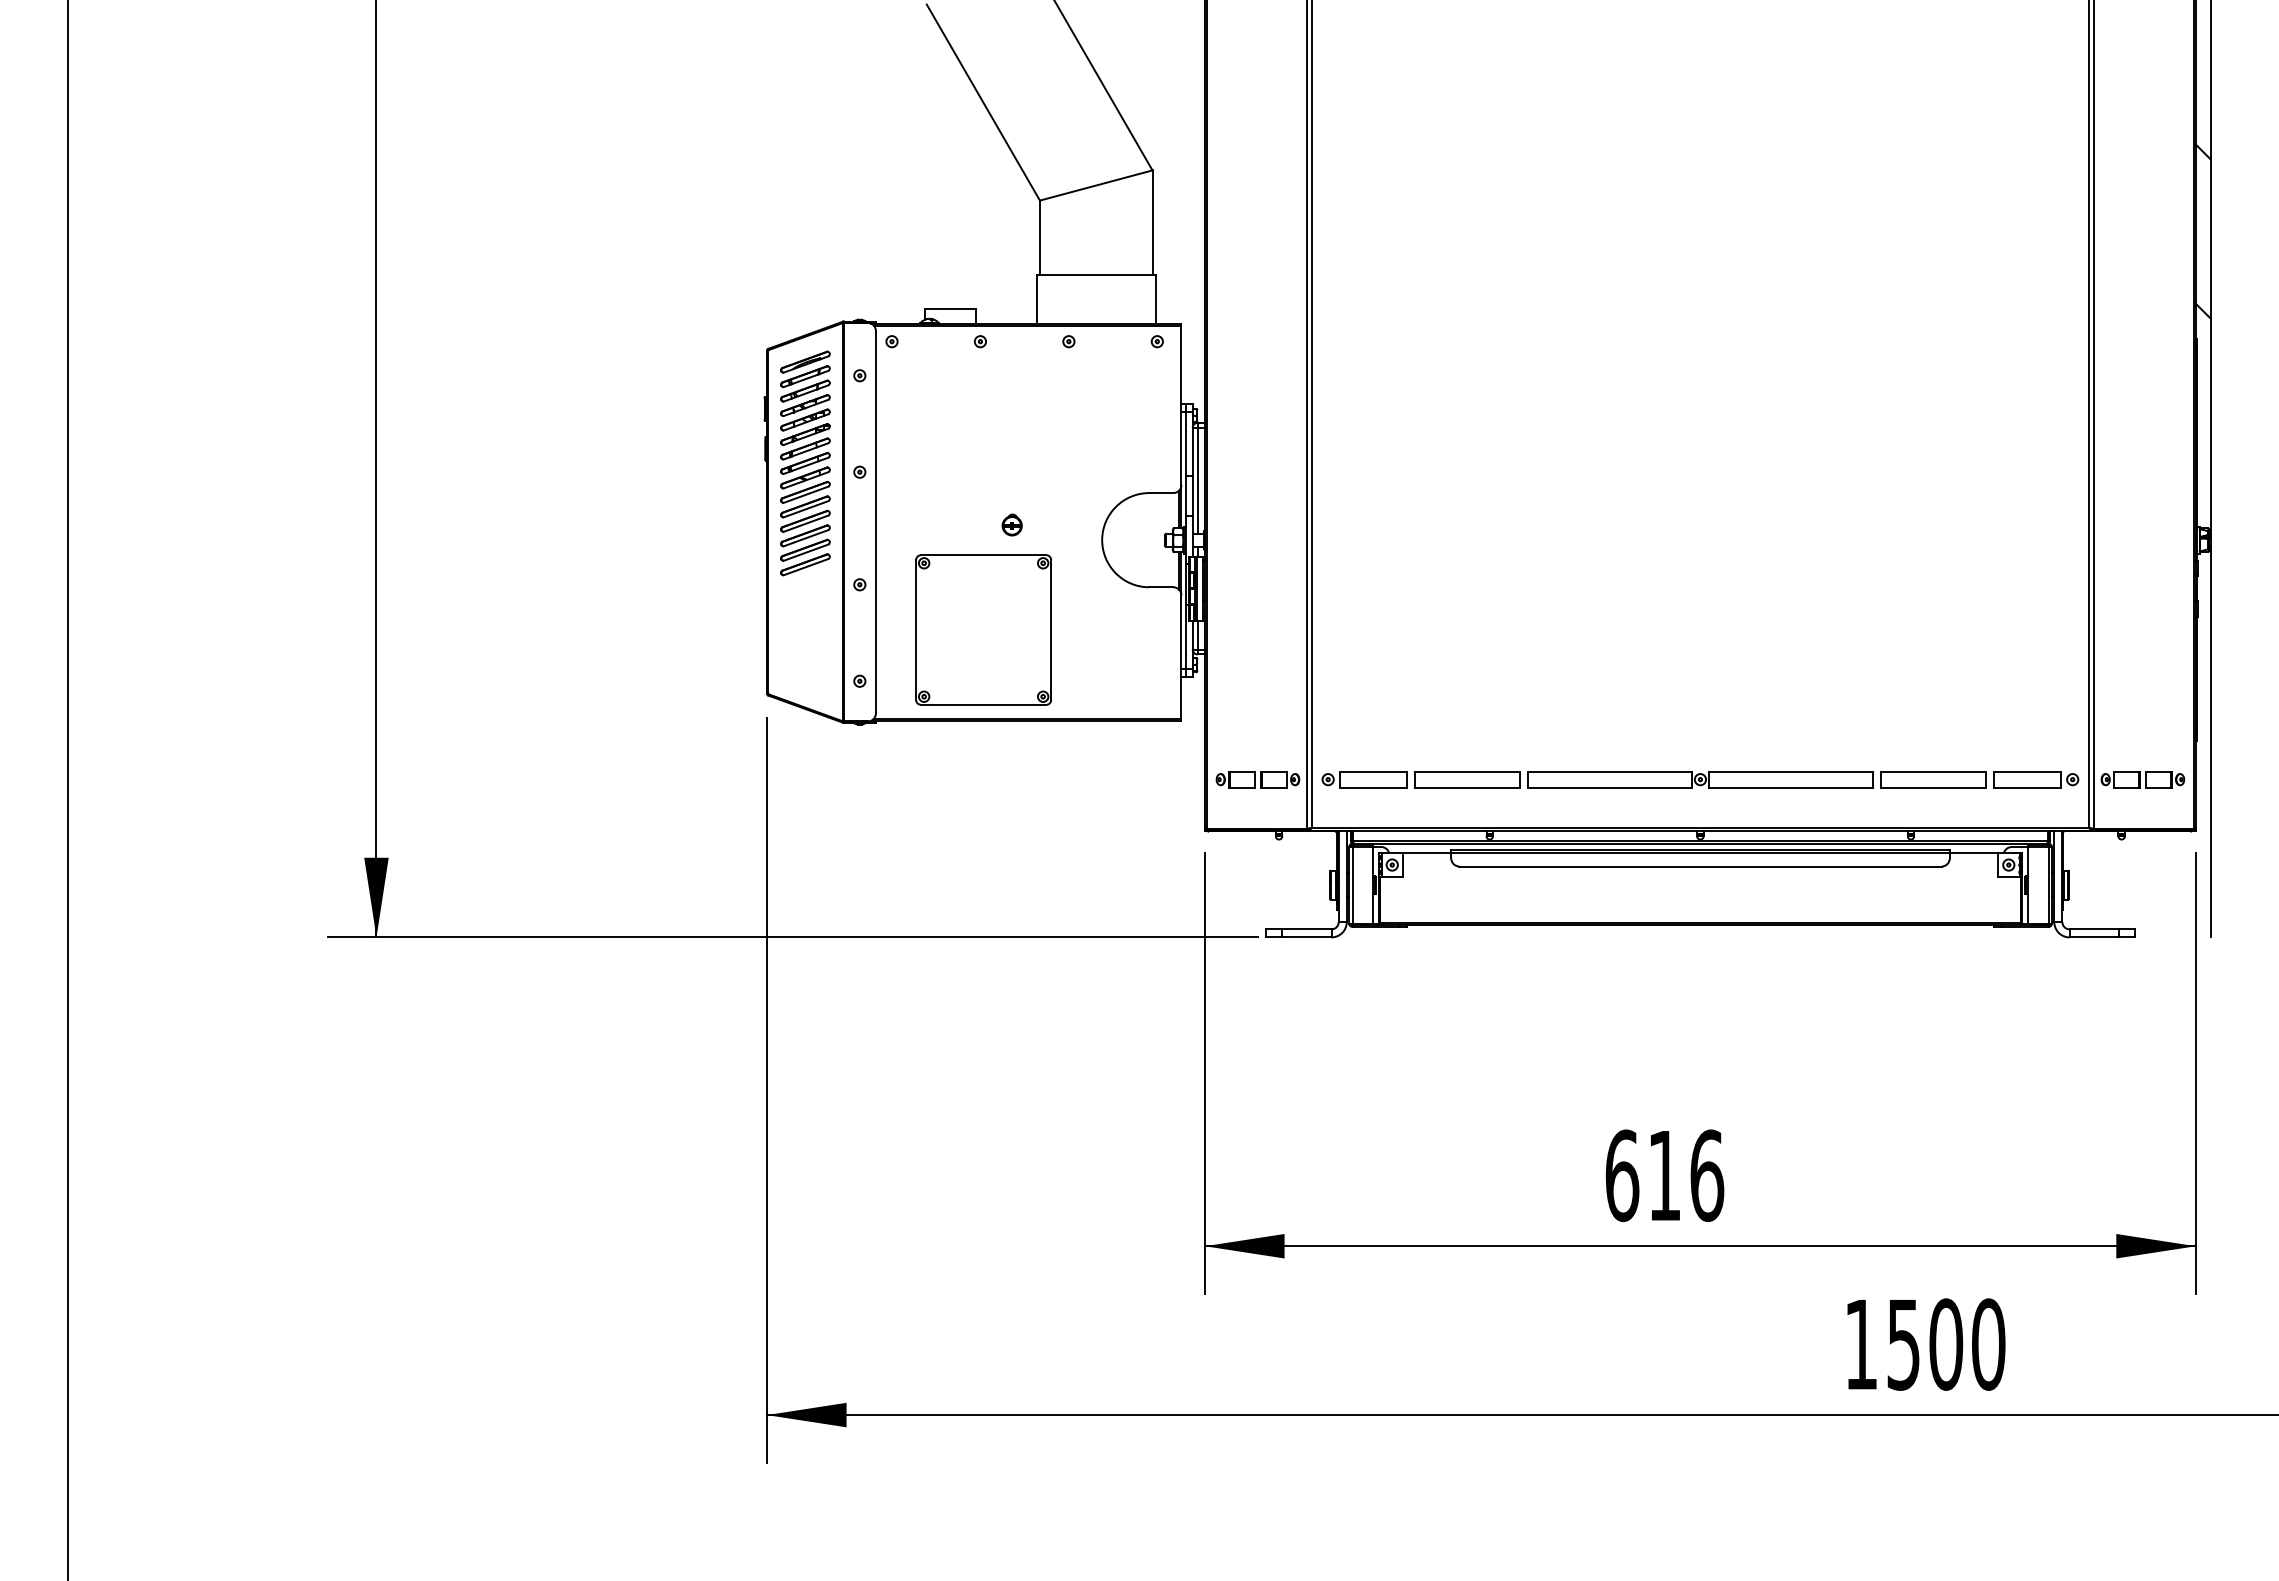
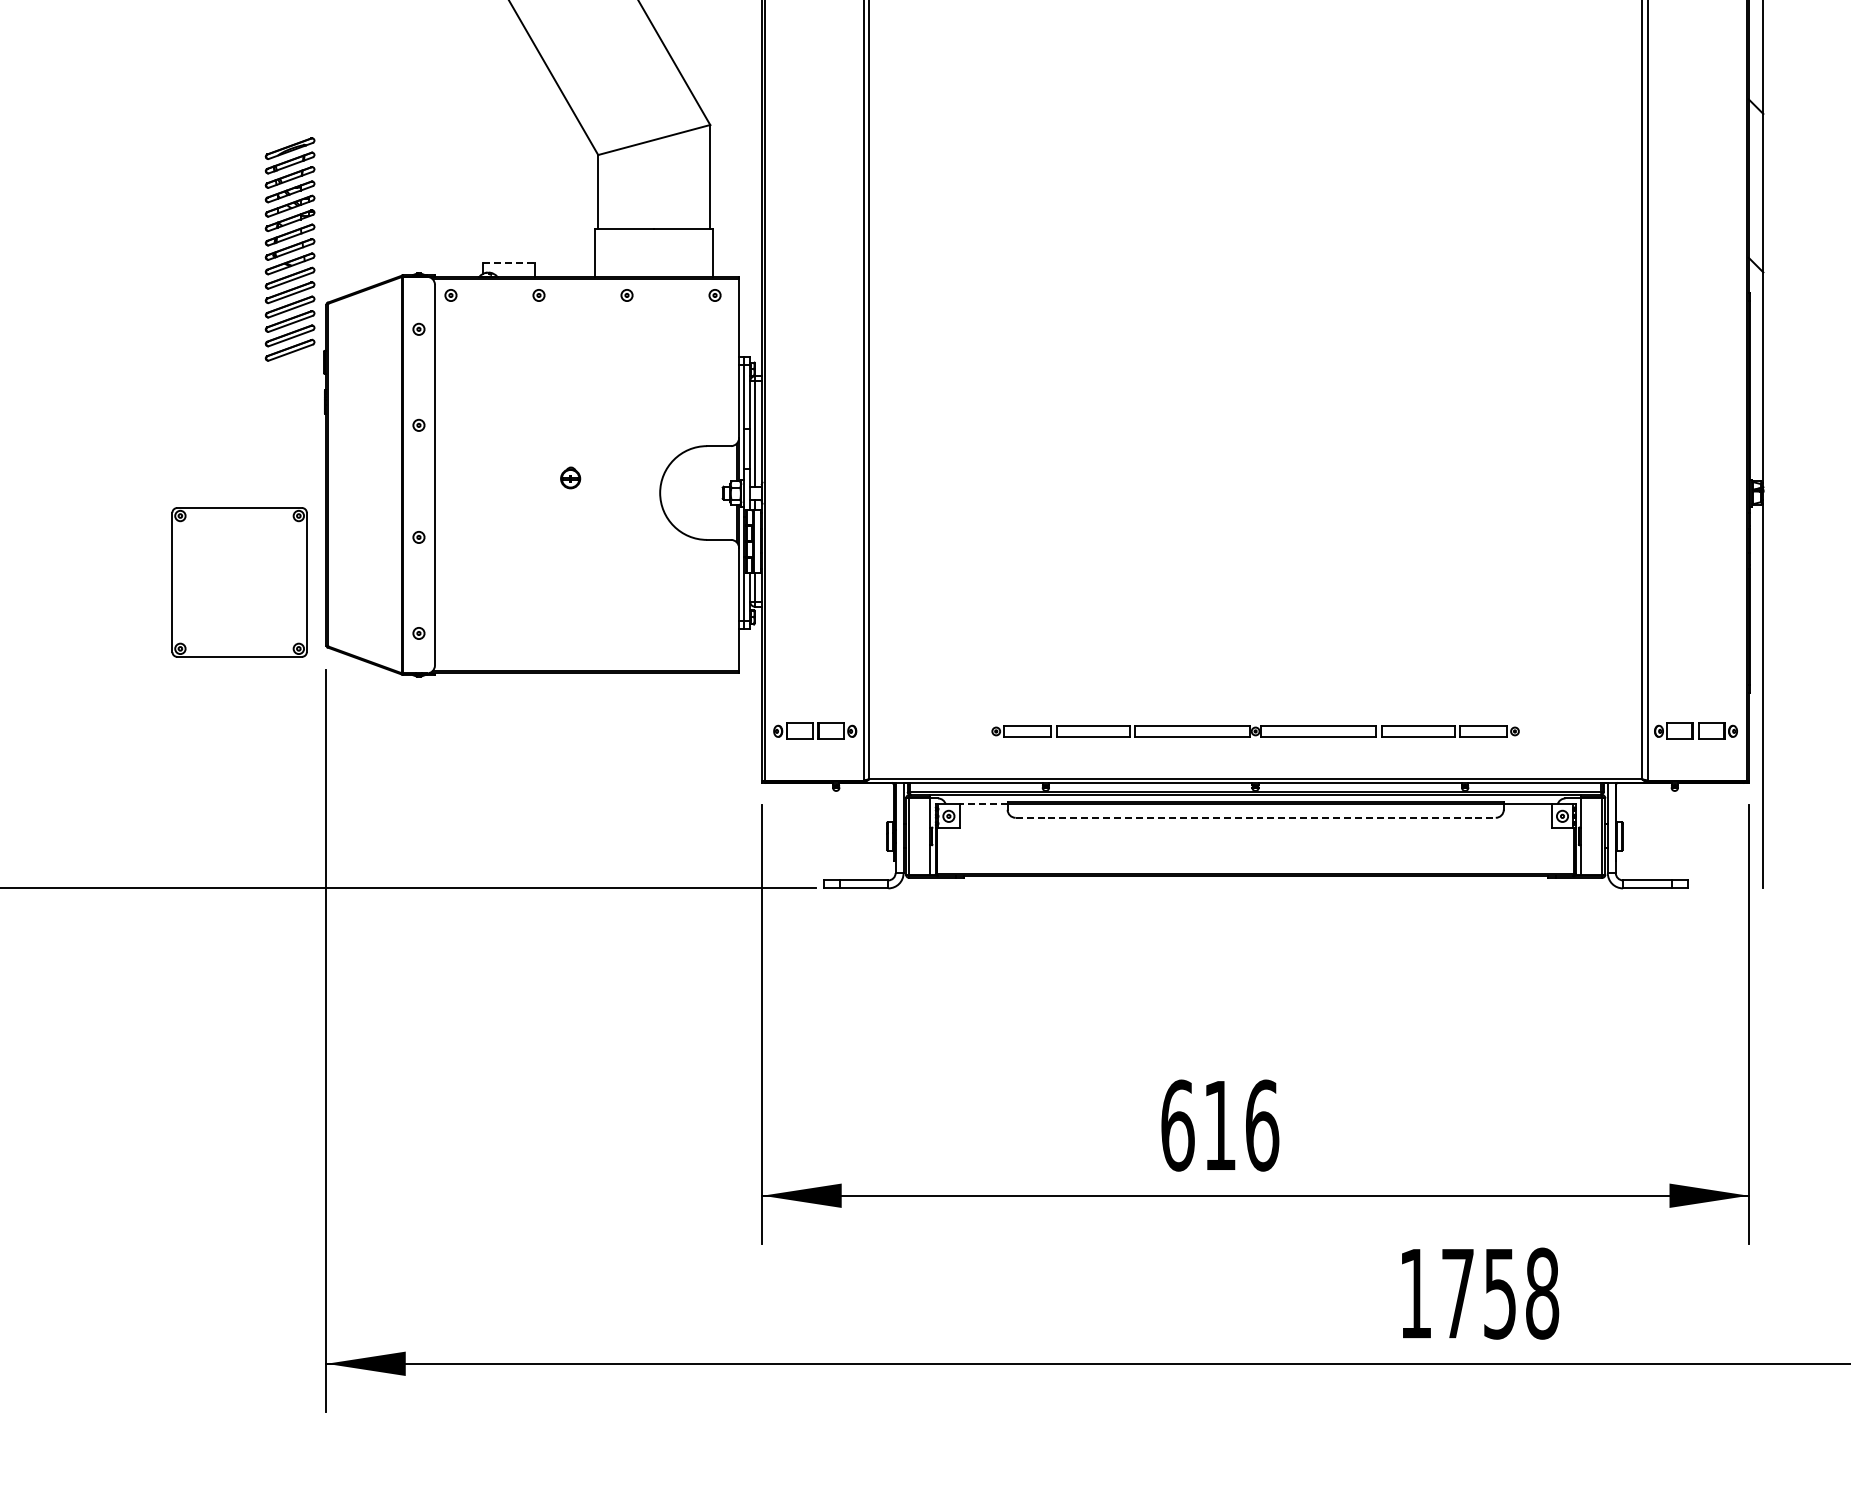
line: (950, 309) -> (509, 263), solid -> dashed
part: (805, 463) -> (290, 249), moved
part: (983, 629) -> (239, 581), moved
part: (1700, 779) -> (1255, 731), size x0.7
line: (1426, 853) -> (982, 804), solid -> dashed
line: (1701, 866) -> (1256, 817), solid -> dashed
text: (1946, 1344) -> (1500, 1293), 1500 -> 1758

